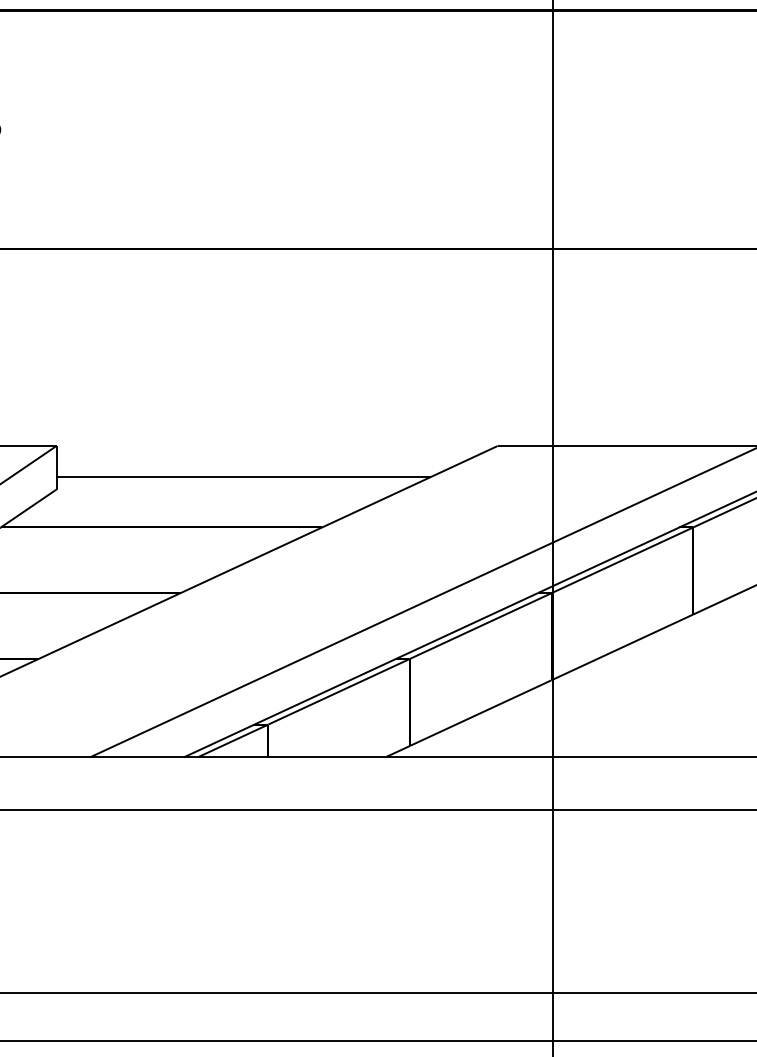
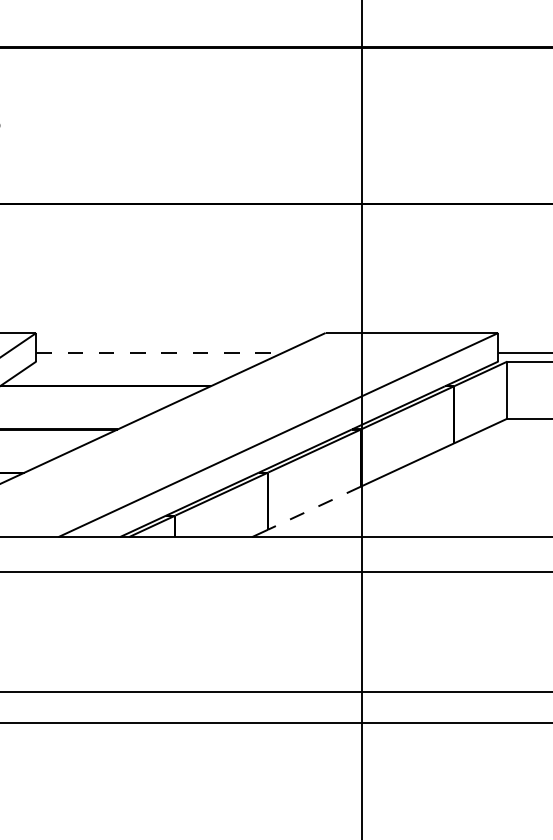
line: (242, 477) -> (158, 353), solid -> dashed
line: (480, 713) -> (314, 508), solid -> dashed

